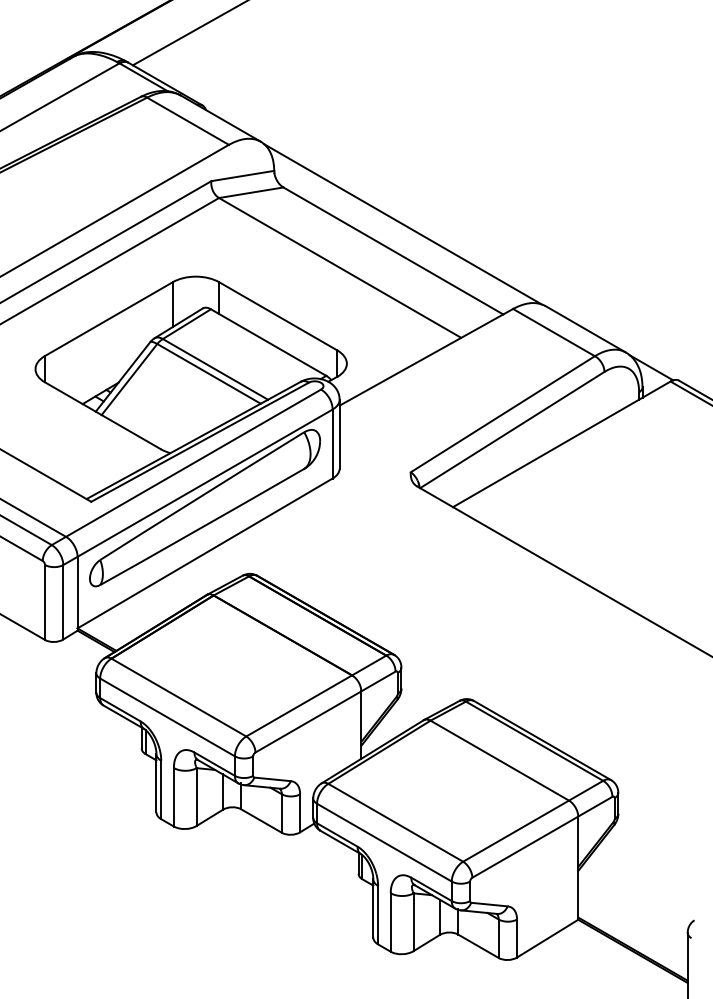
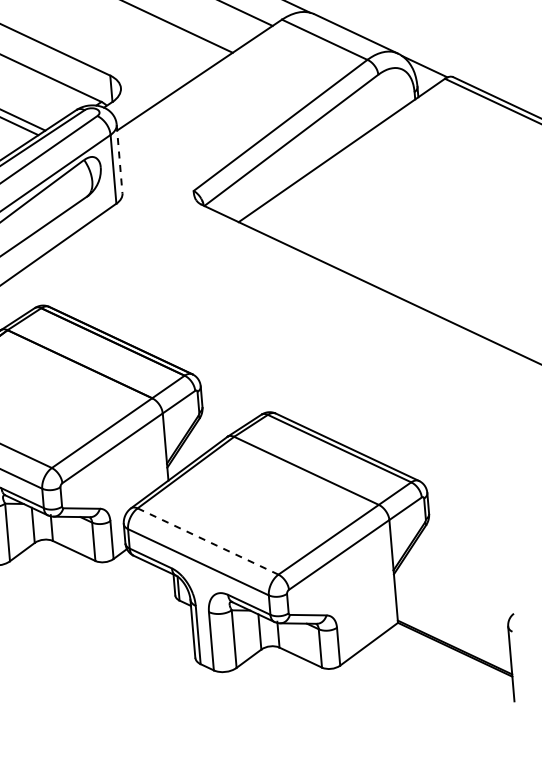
line: (339, 434) -> (119, 159), solid -> dashed
line: (395, 822) -> (207, 541), solid -> dashed

